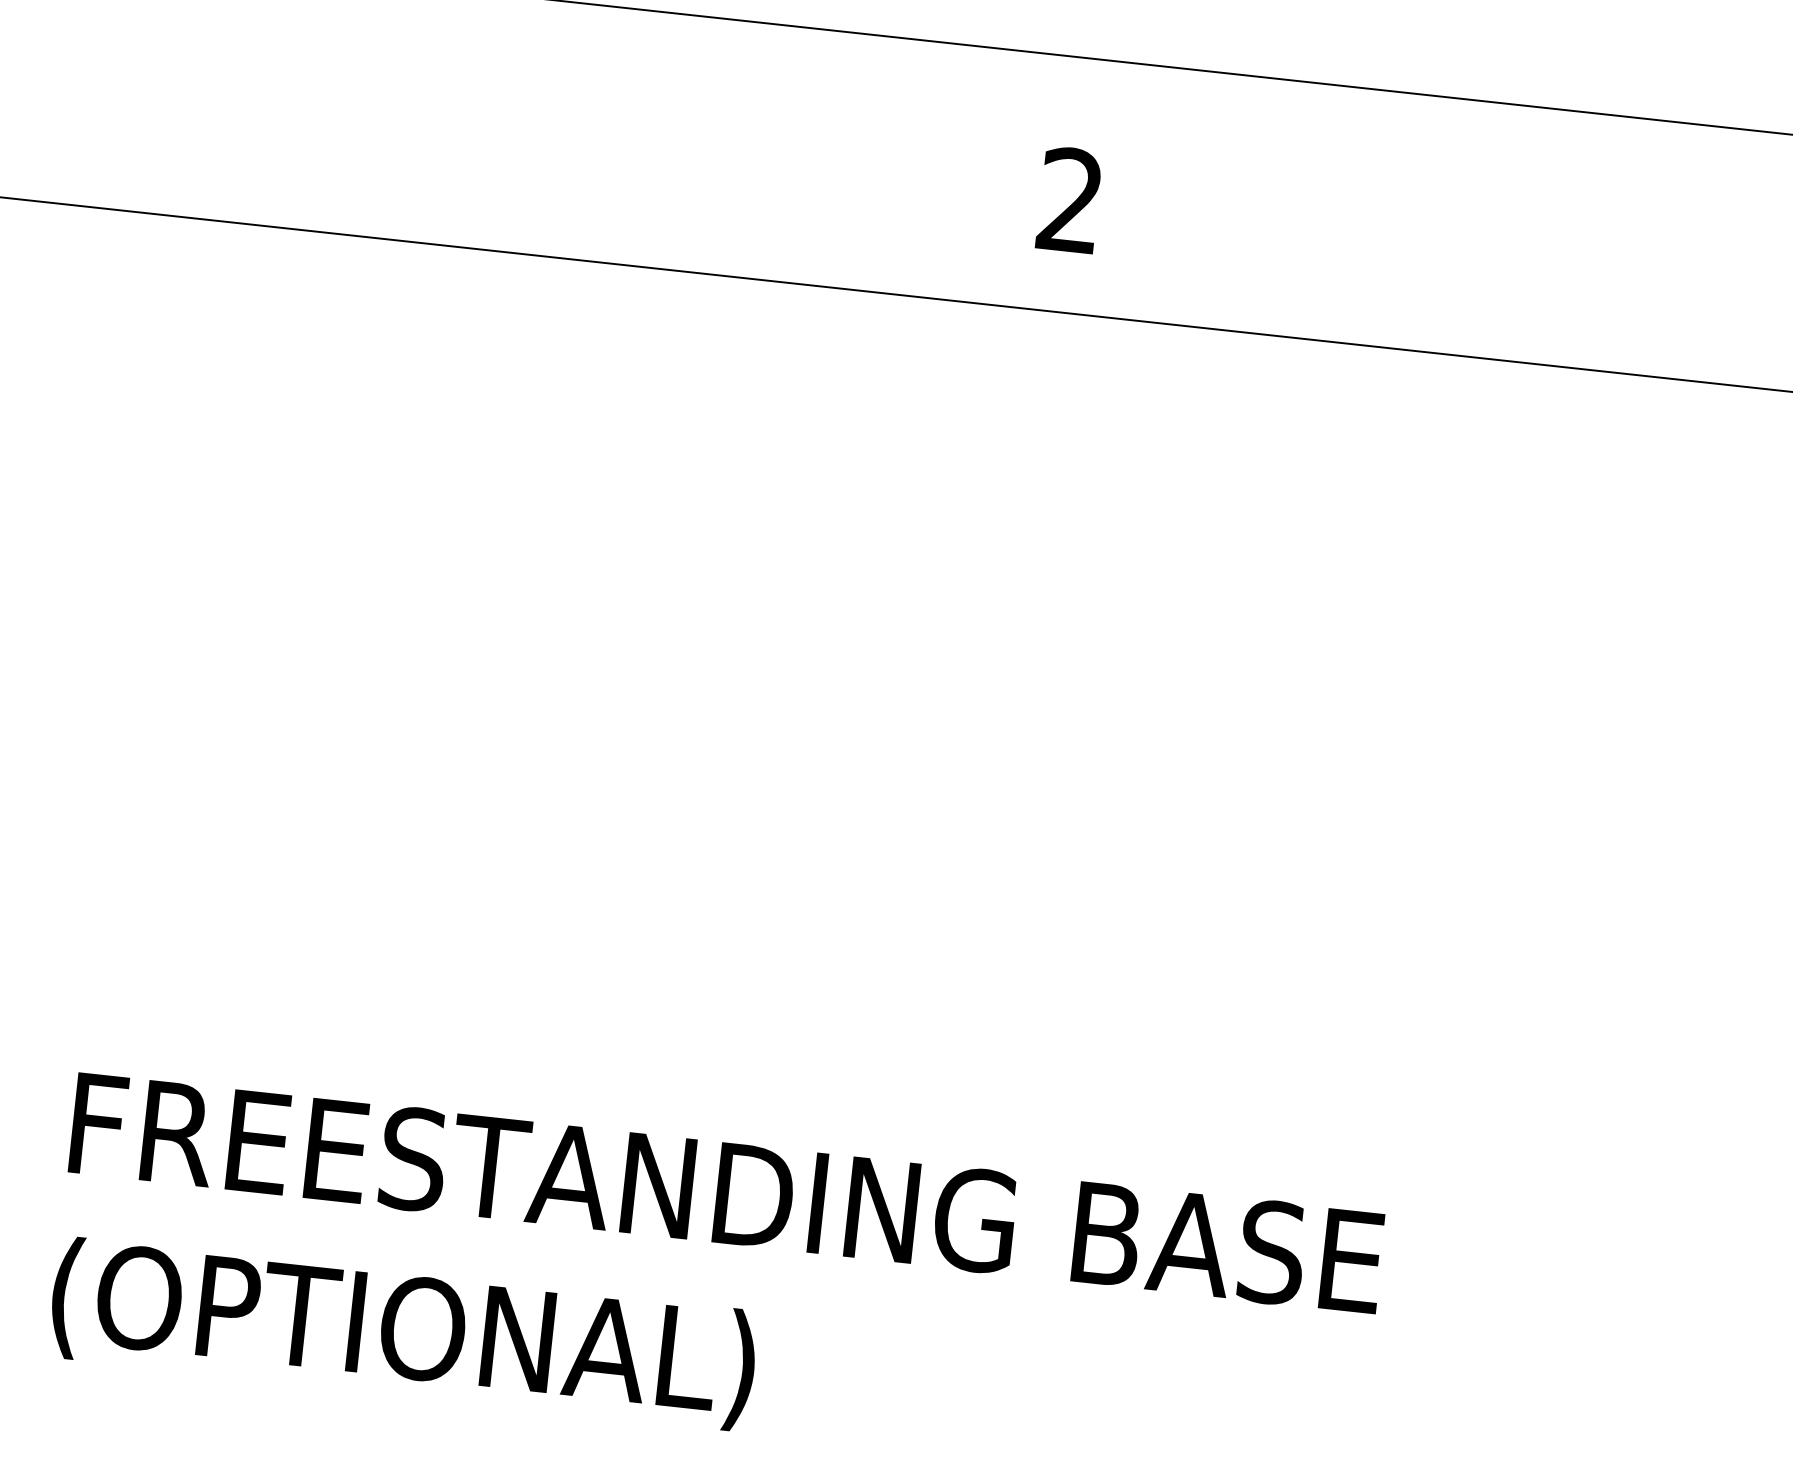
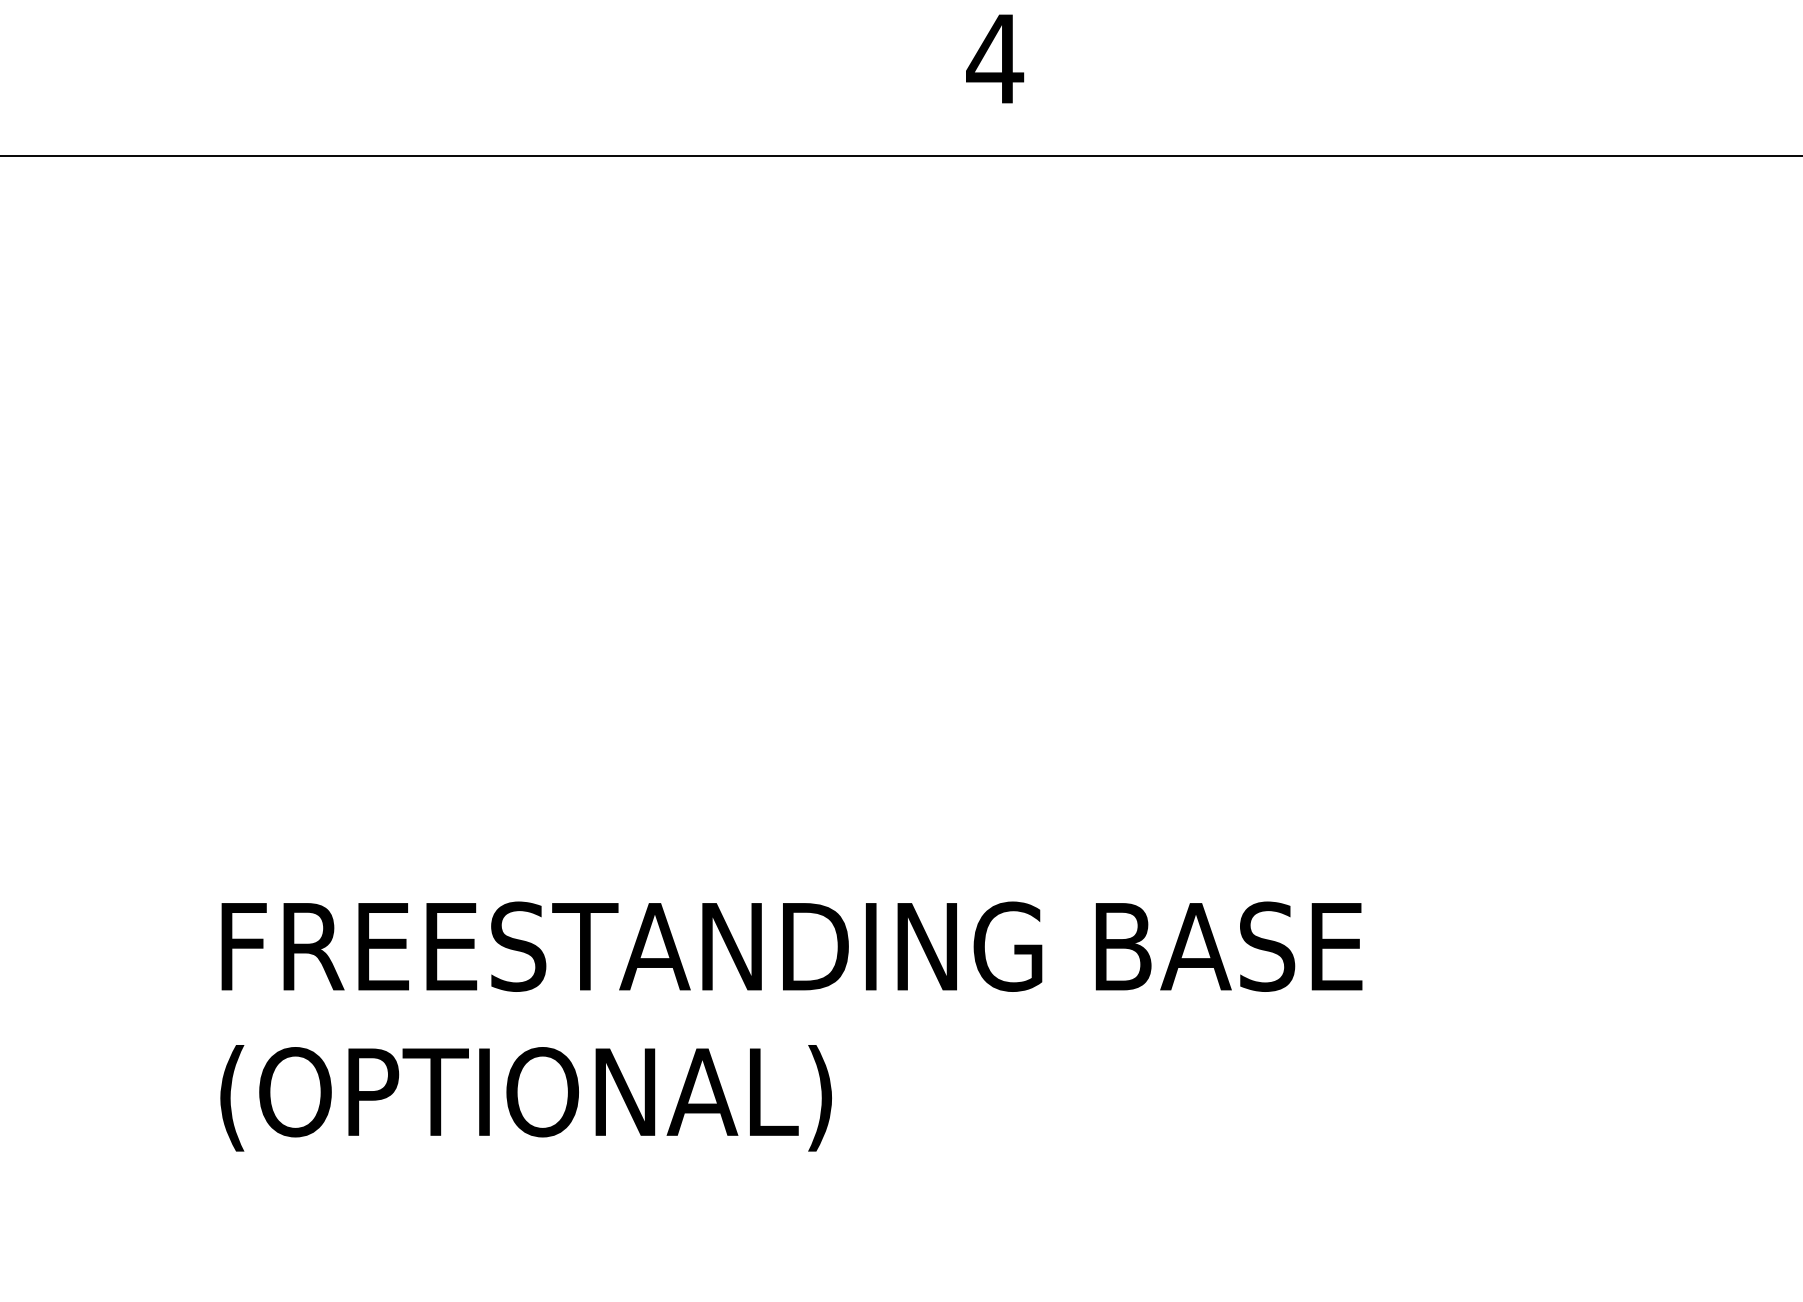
text: (1071, 200) -> (995, 58), 2 -> 4

